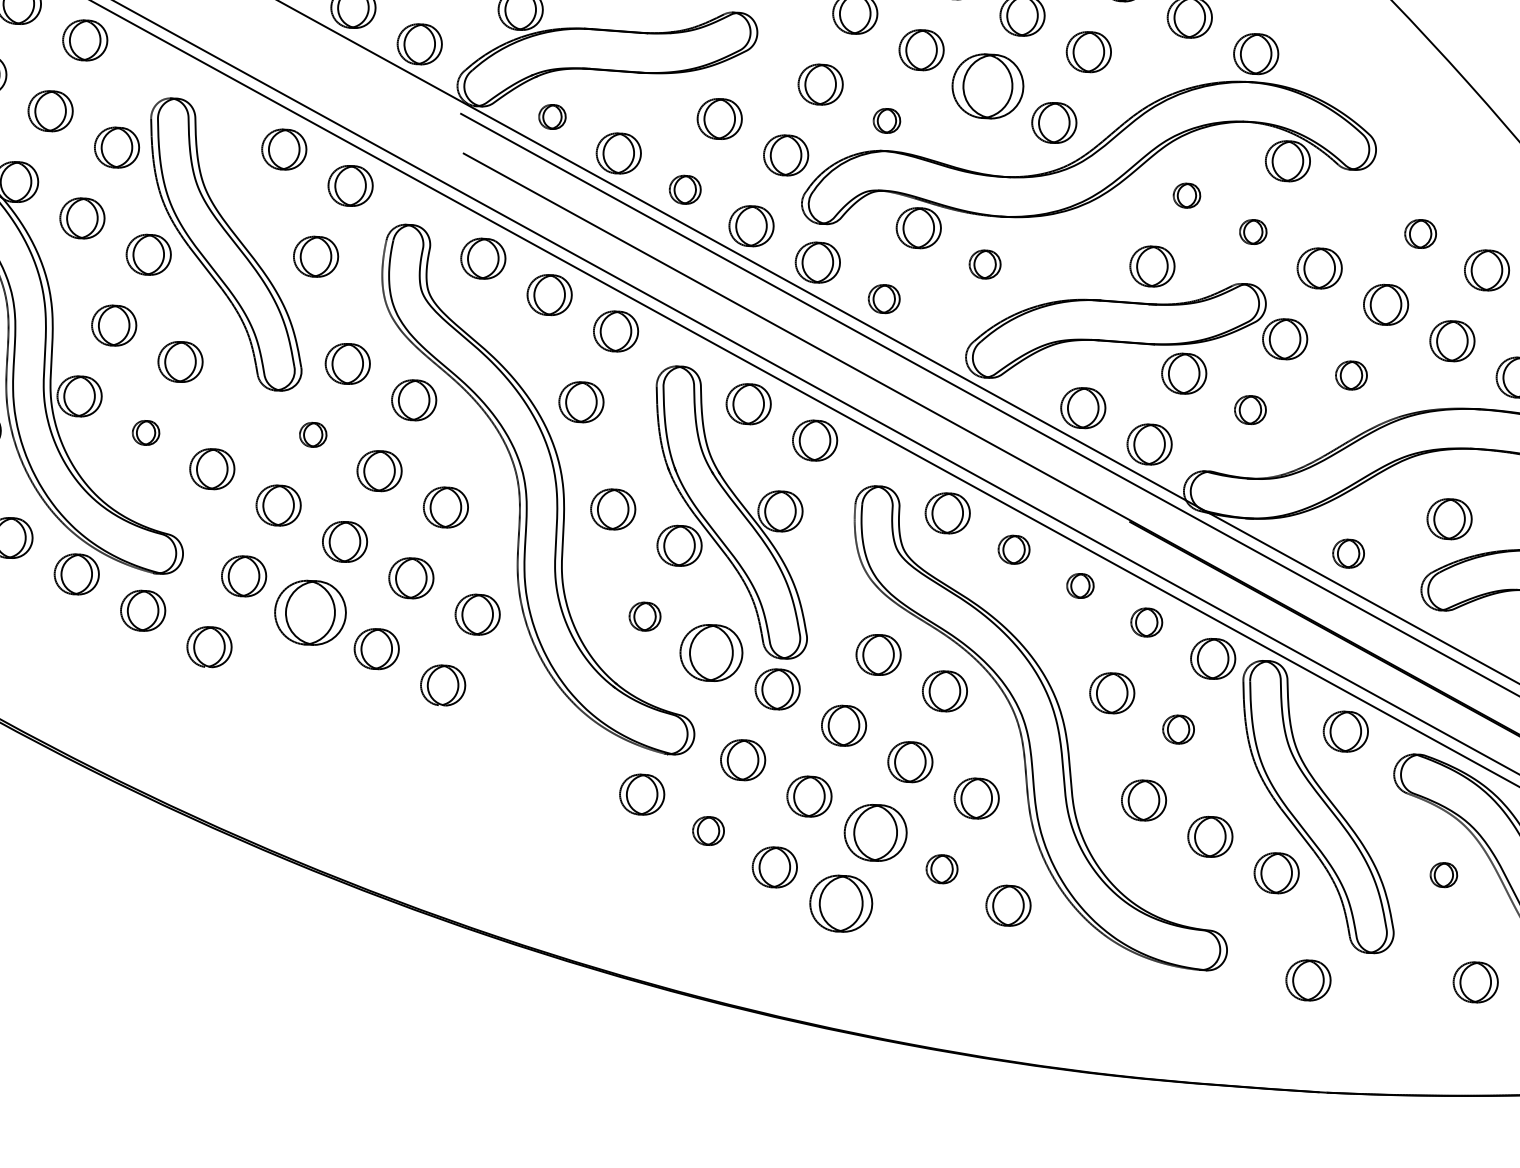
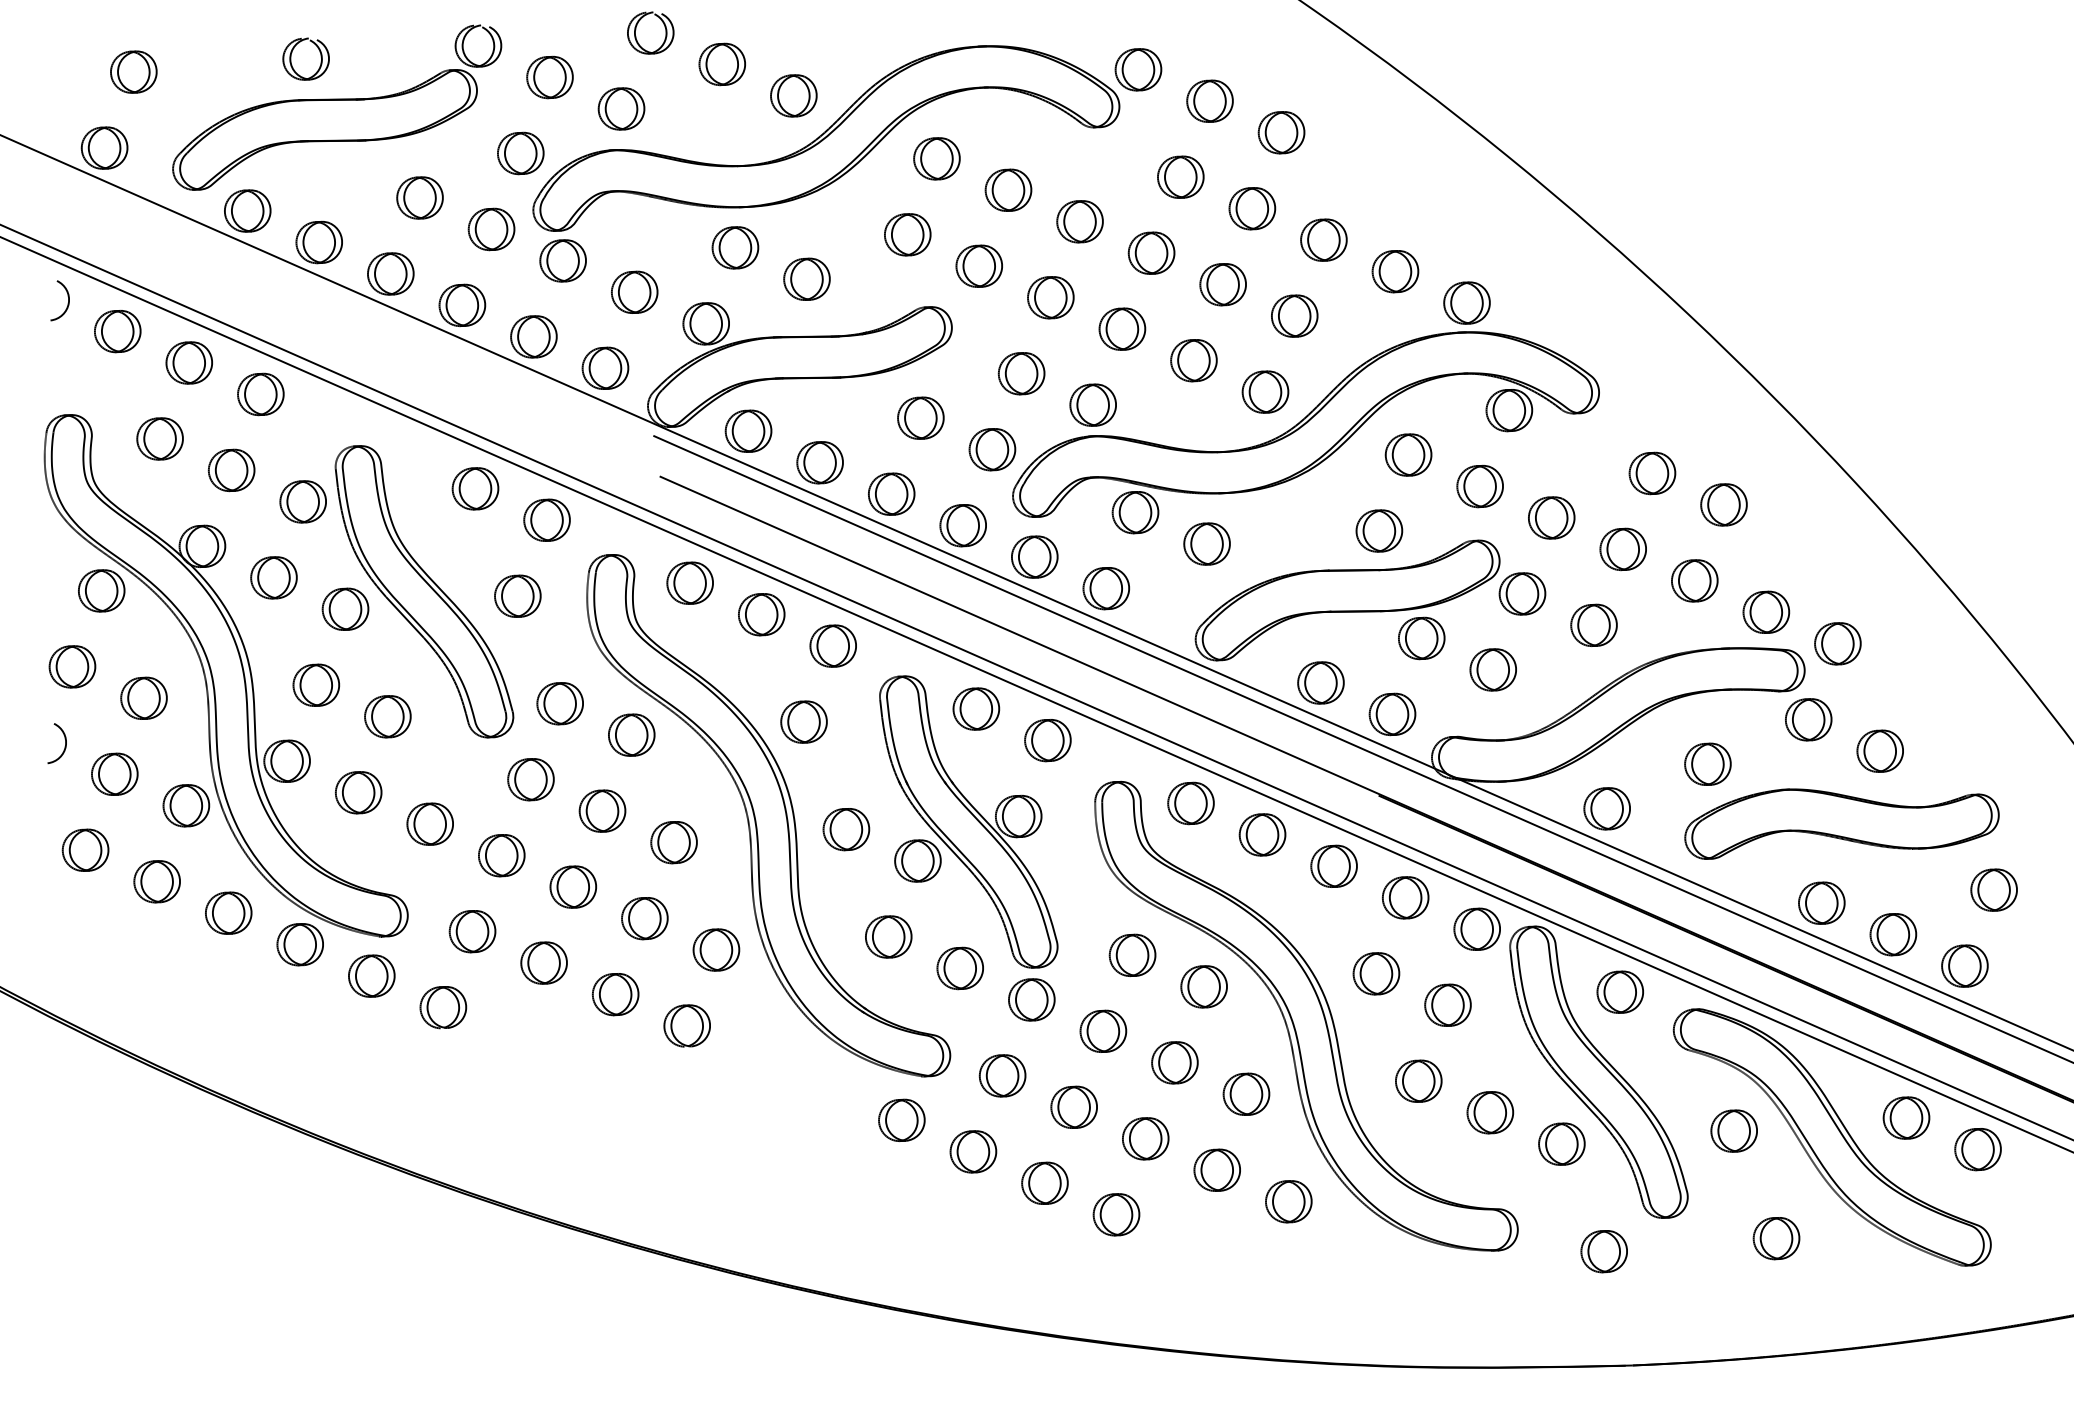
part: (987, 86) -> (1193, 360), size x0.62
part: (552, 116) -> (748, 430), size x1.67
part: (886, 120) -> (1092, 404), size x1.67
part: (685, 189) -> (891, 493), size x1.43
part: (1186, 195) -> (1408, 454), size x1.67
part: (1252, 232) -> (1479, 486), size x1.67
part: (1420, 234) -> (1652, 473), size x1.43
part: (984, 263) -> (1206, 543), size x1.43
part: (884, 298) -> (1106, 588), size x1.43
part: (1351, 374) -> (1593, 624), size x1.43
part: (1249, 409) -> (1492, 669), size x1.43
part: (145, 432) -> (358, 792), size x1.67
part: (312, 434) -> (530, 779), size x1.67
part: (1014, 549) -> (1262, 834), size x1.43
part: (1348, 553) -> (1606, 808), size x1.43
part: (1079, 585) -> (1333, 865), size x1.67
part: (309, 612) -> (543, 962), size x0.62
part: (644, 616) -> (888, 936), size x1.43
part: (1146, 622) -> (1405, 897), size x1.43
part: (710, 653) -> (959, 968), size x0.71
part: (1178, 728) -> (1447, 1004), size x1.43
part: (708, 830) -> (973, 1151), size x1.43
part: (875, 832) -> (1145, 1138), size x0.71
part: (941, 868) -> (1216, 1169), size x1.43
part: (1443, 874) -> (1733, 1130), size x1.67
part: (841, 903) -> (1116, 1214), size x0.71

